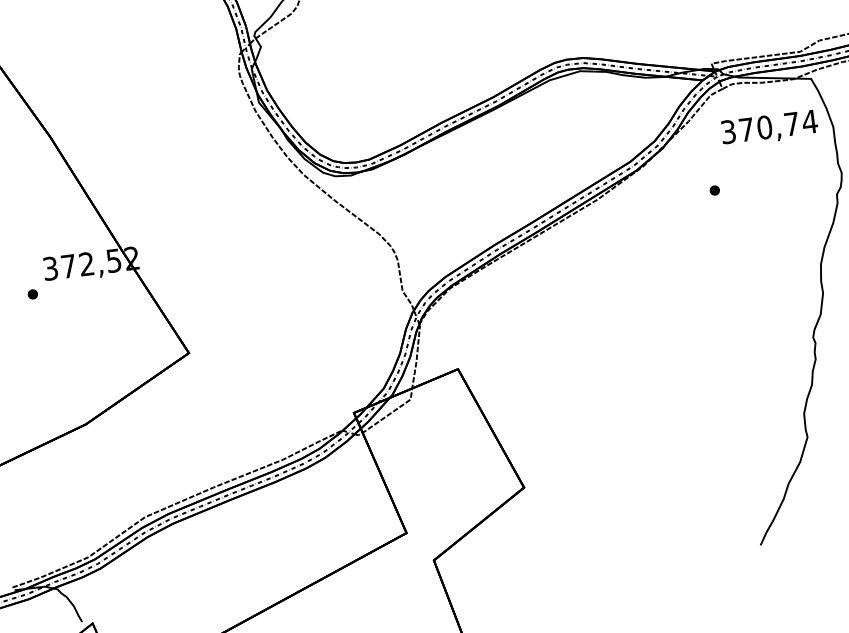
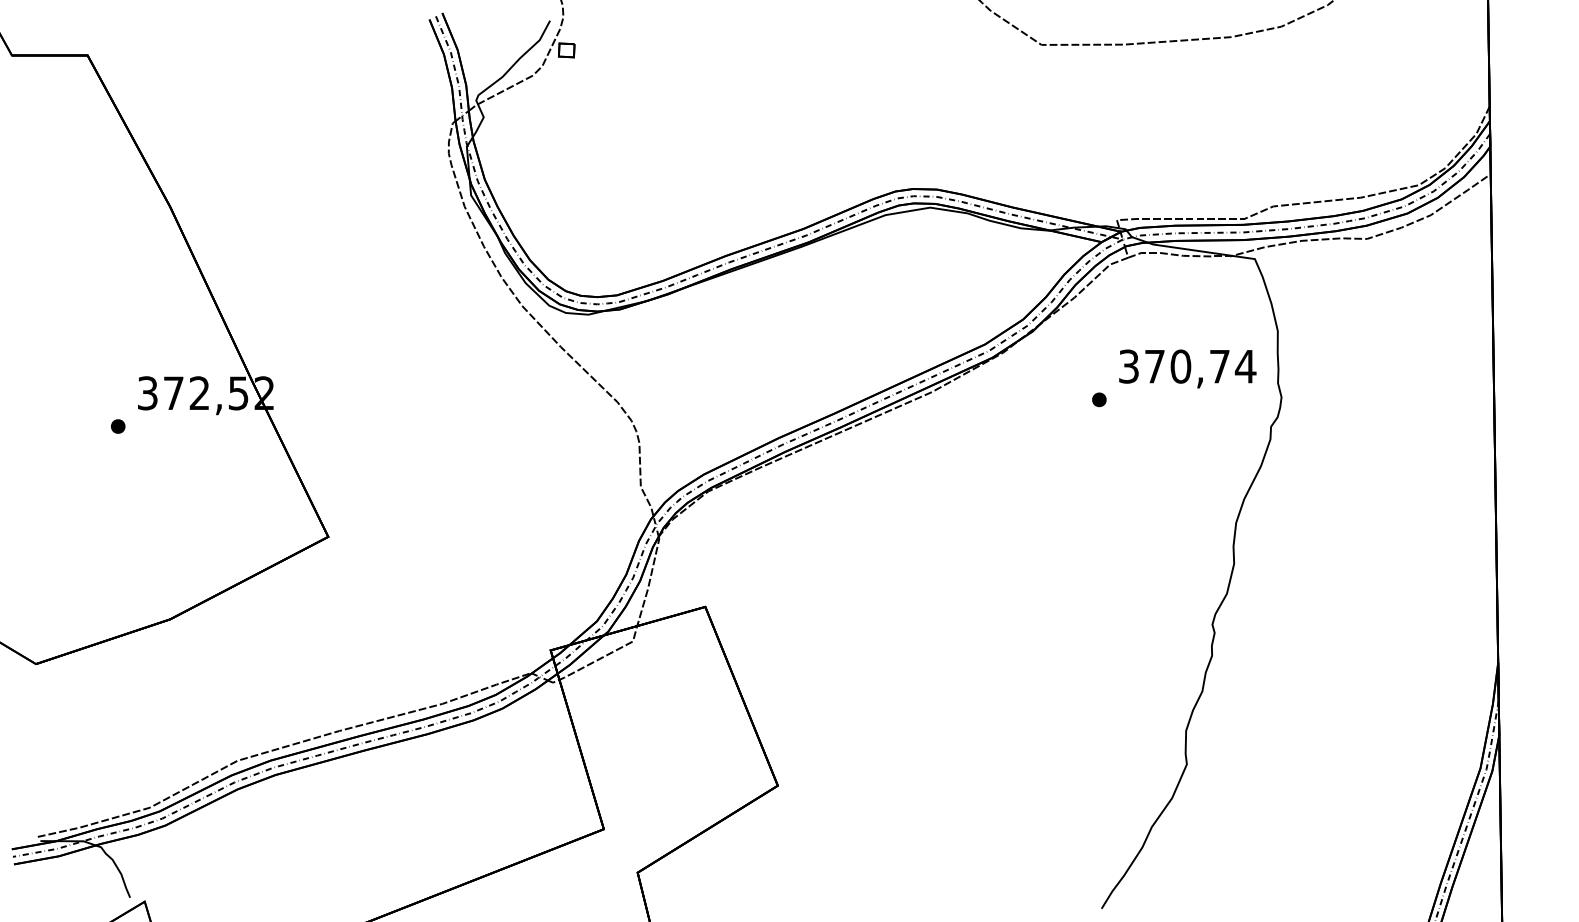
text: (769, 128) -> (1187, 368), moved

